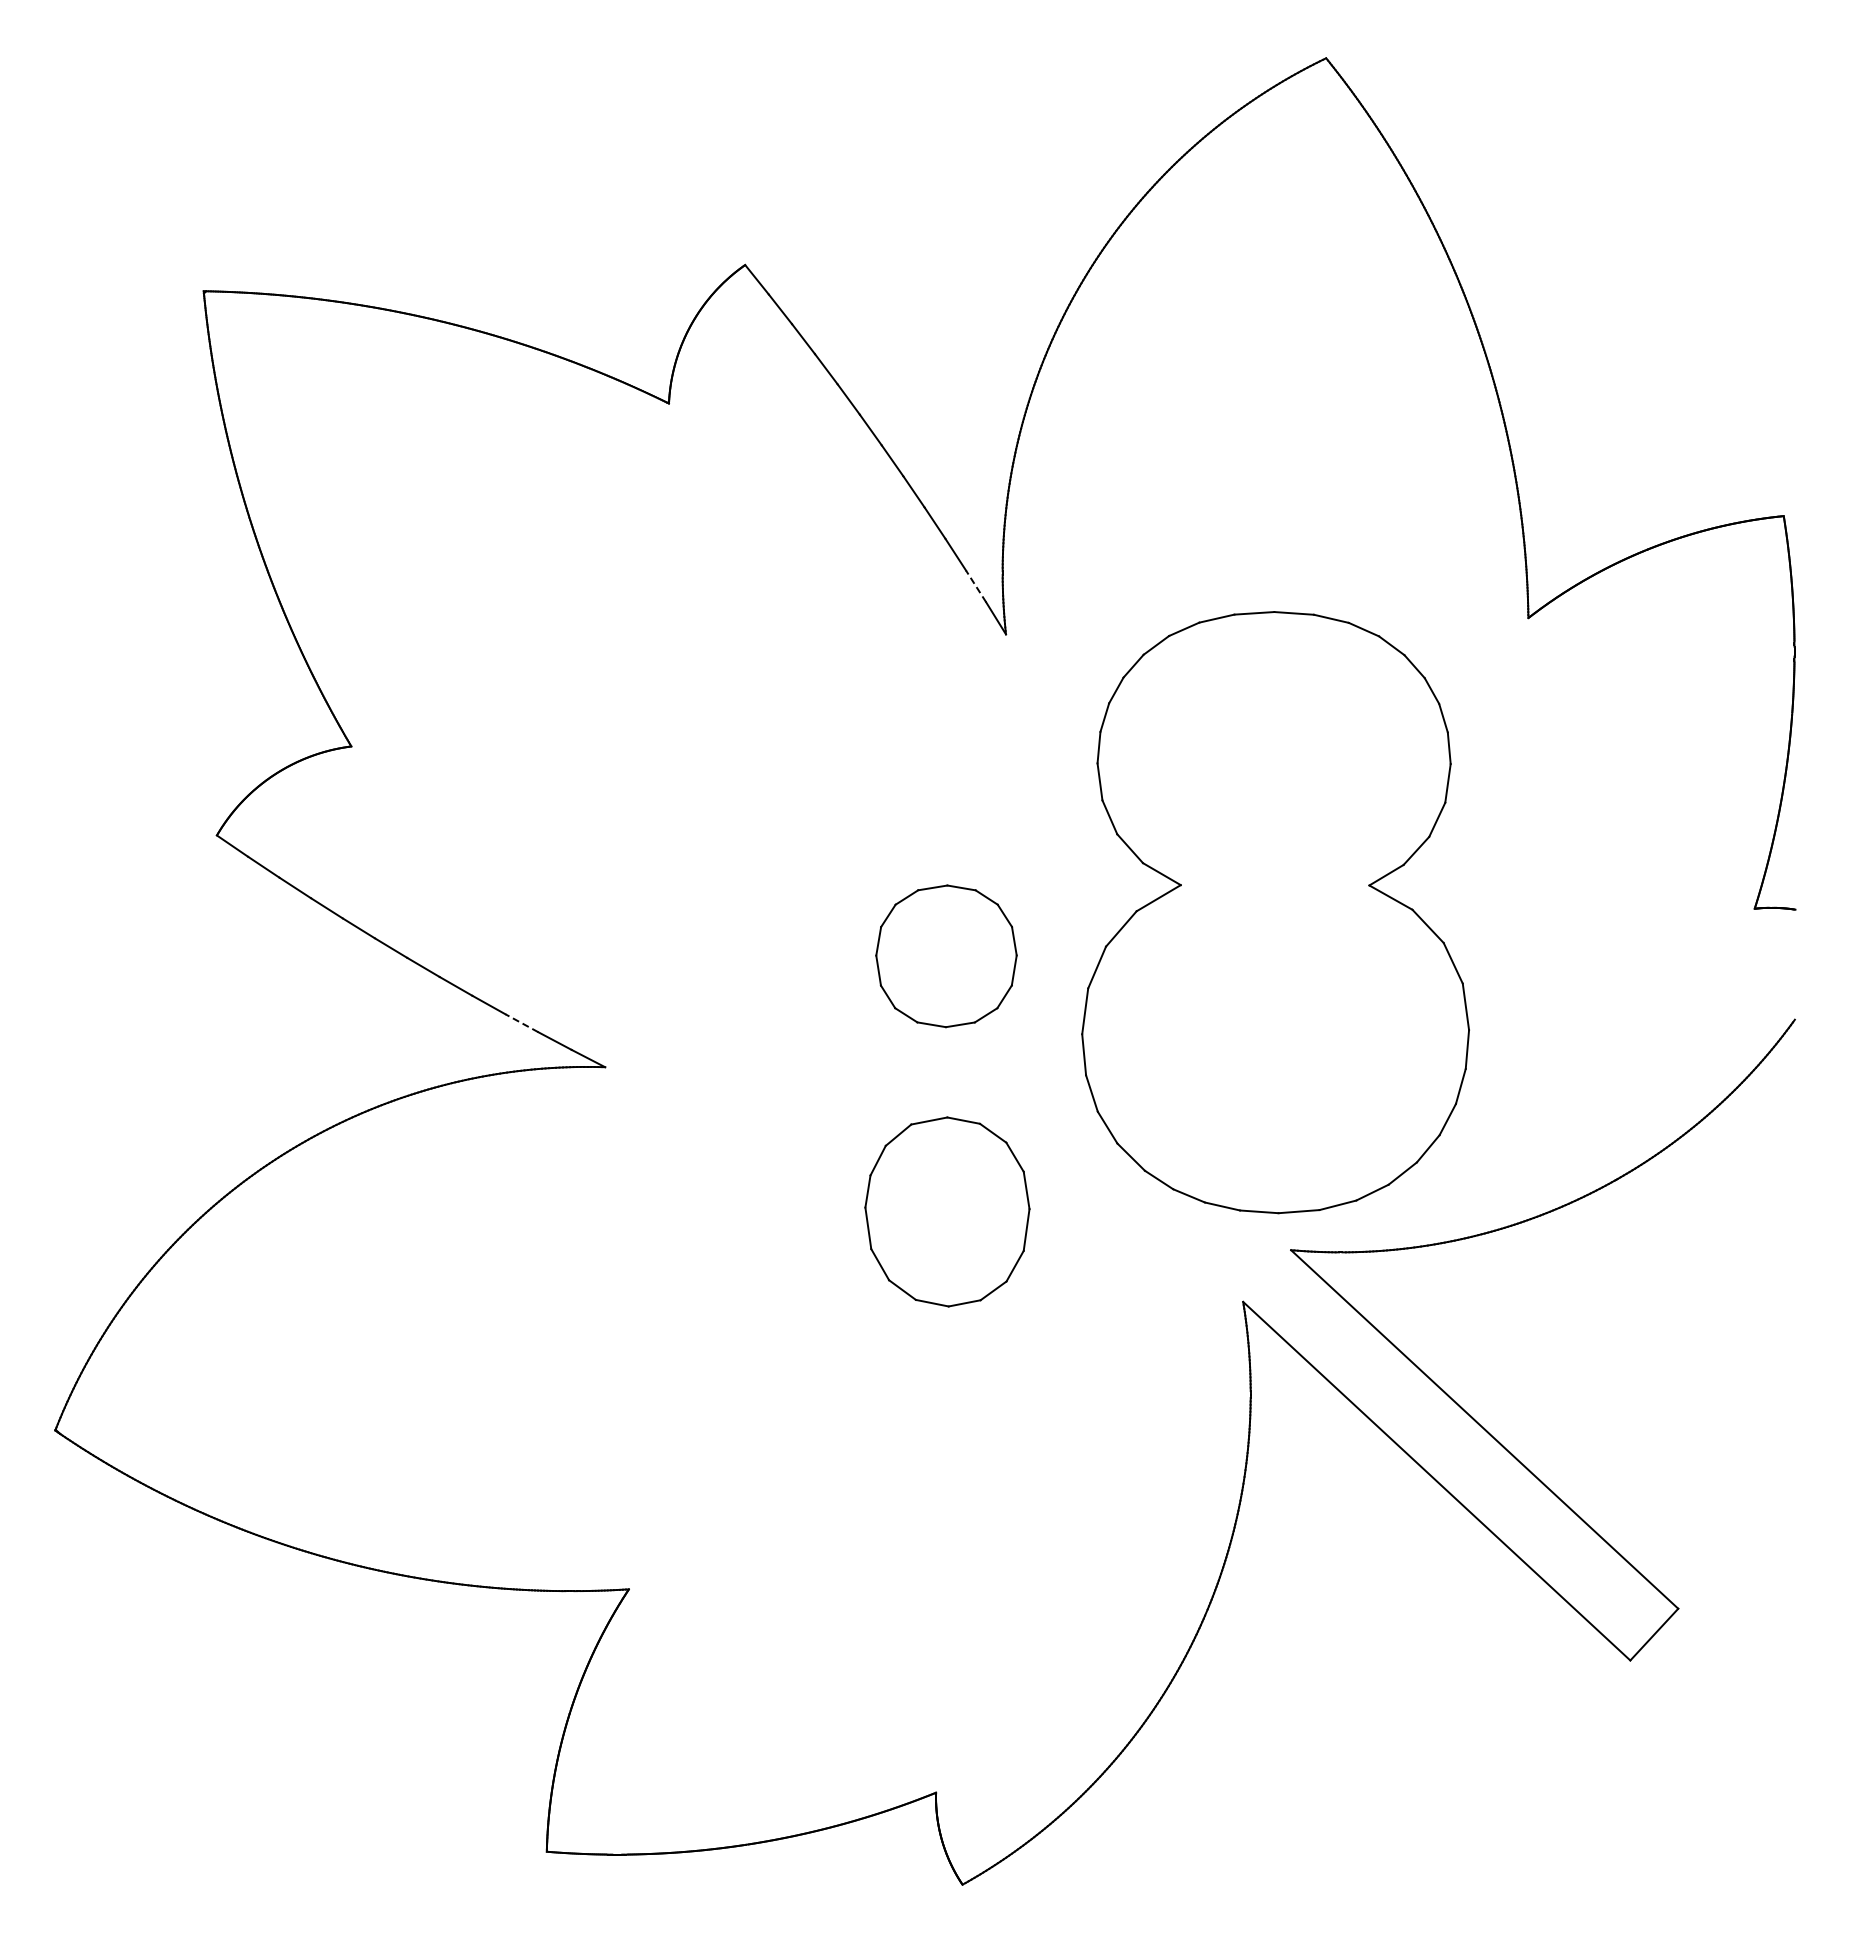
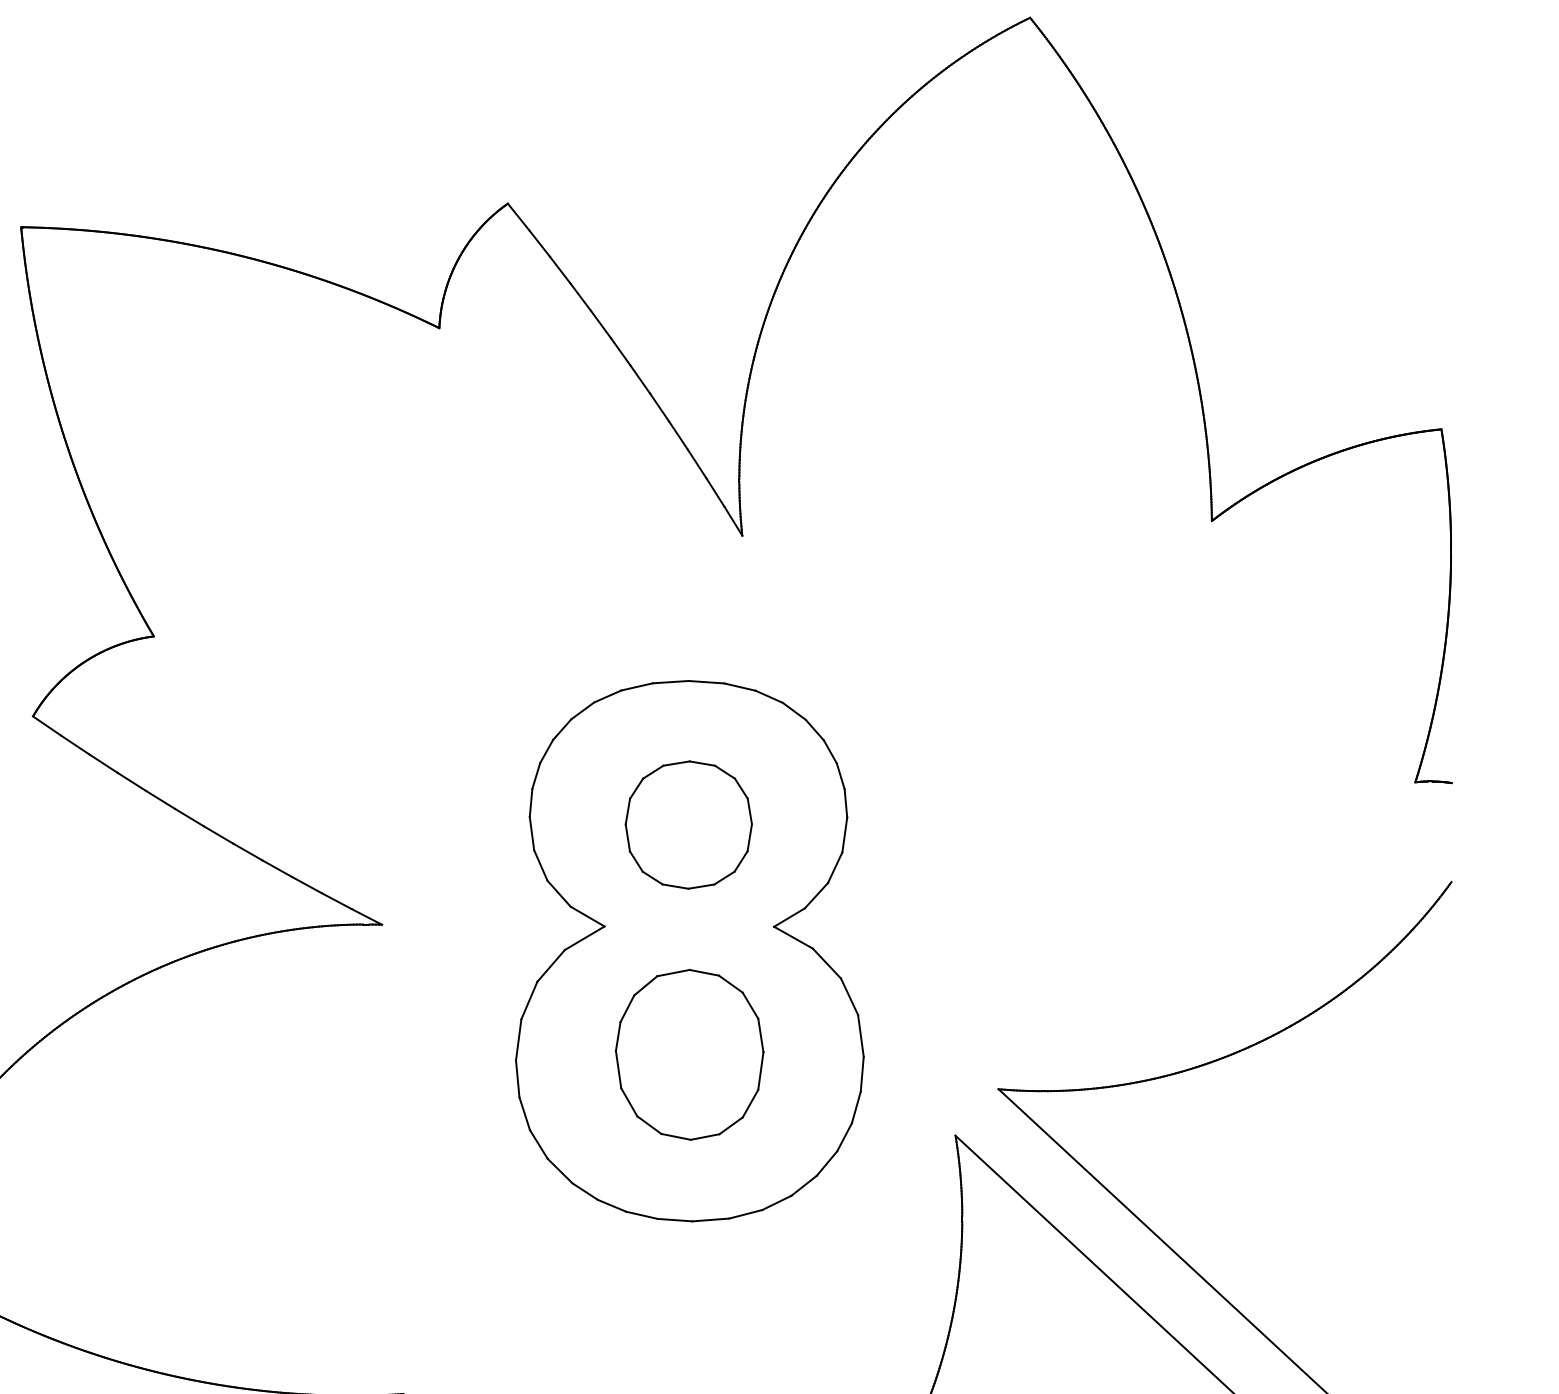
line: (976, 586) -> (715, 492), dashed -> solid
part: (1275, 912) -> (689, 951), moved
line: (521, 1023) -> (306, 885), dashed -> solid

